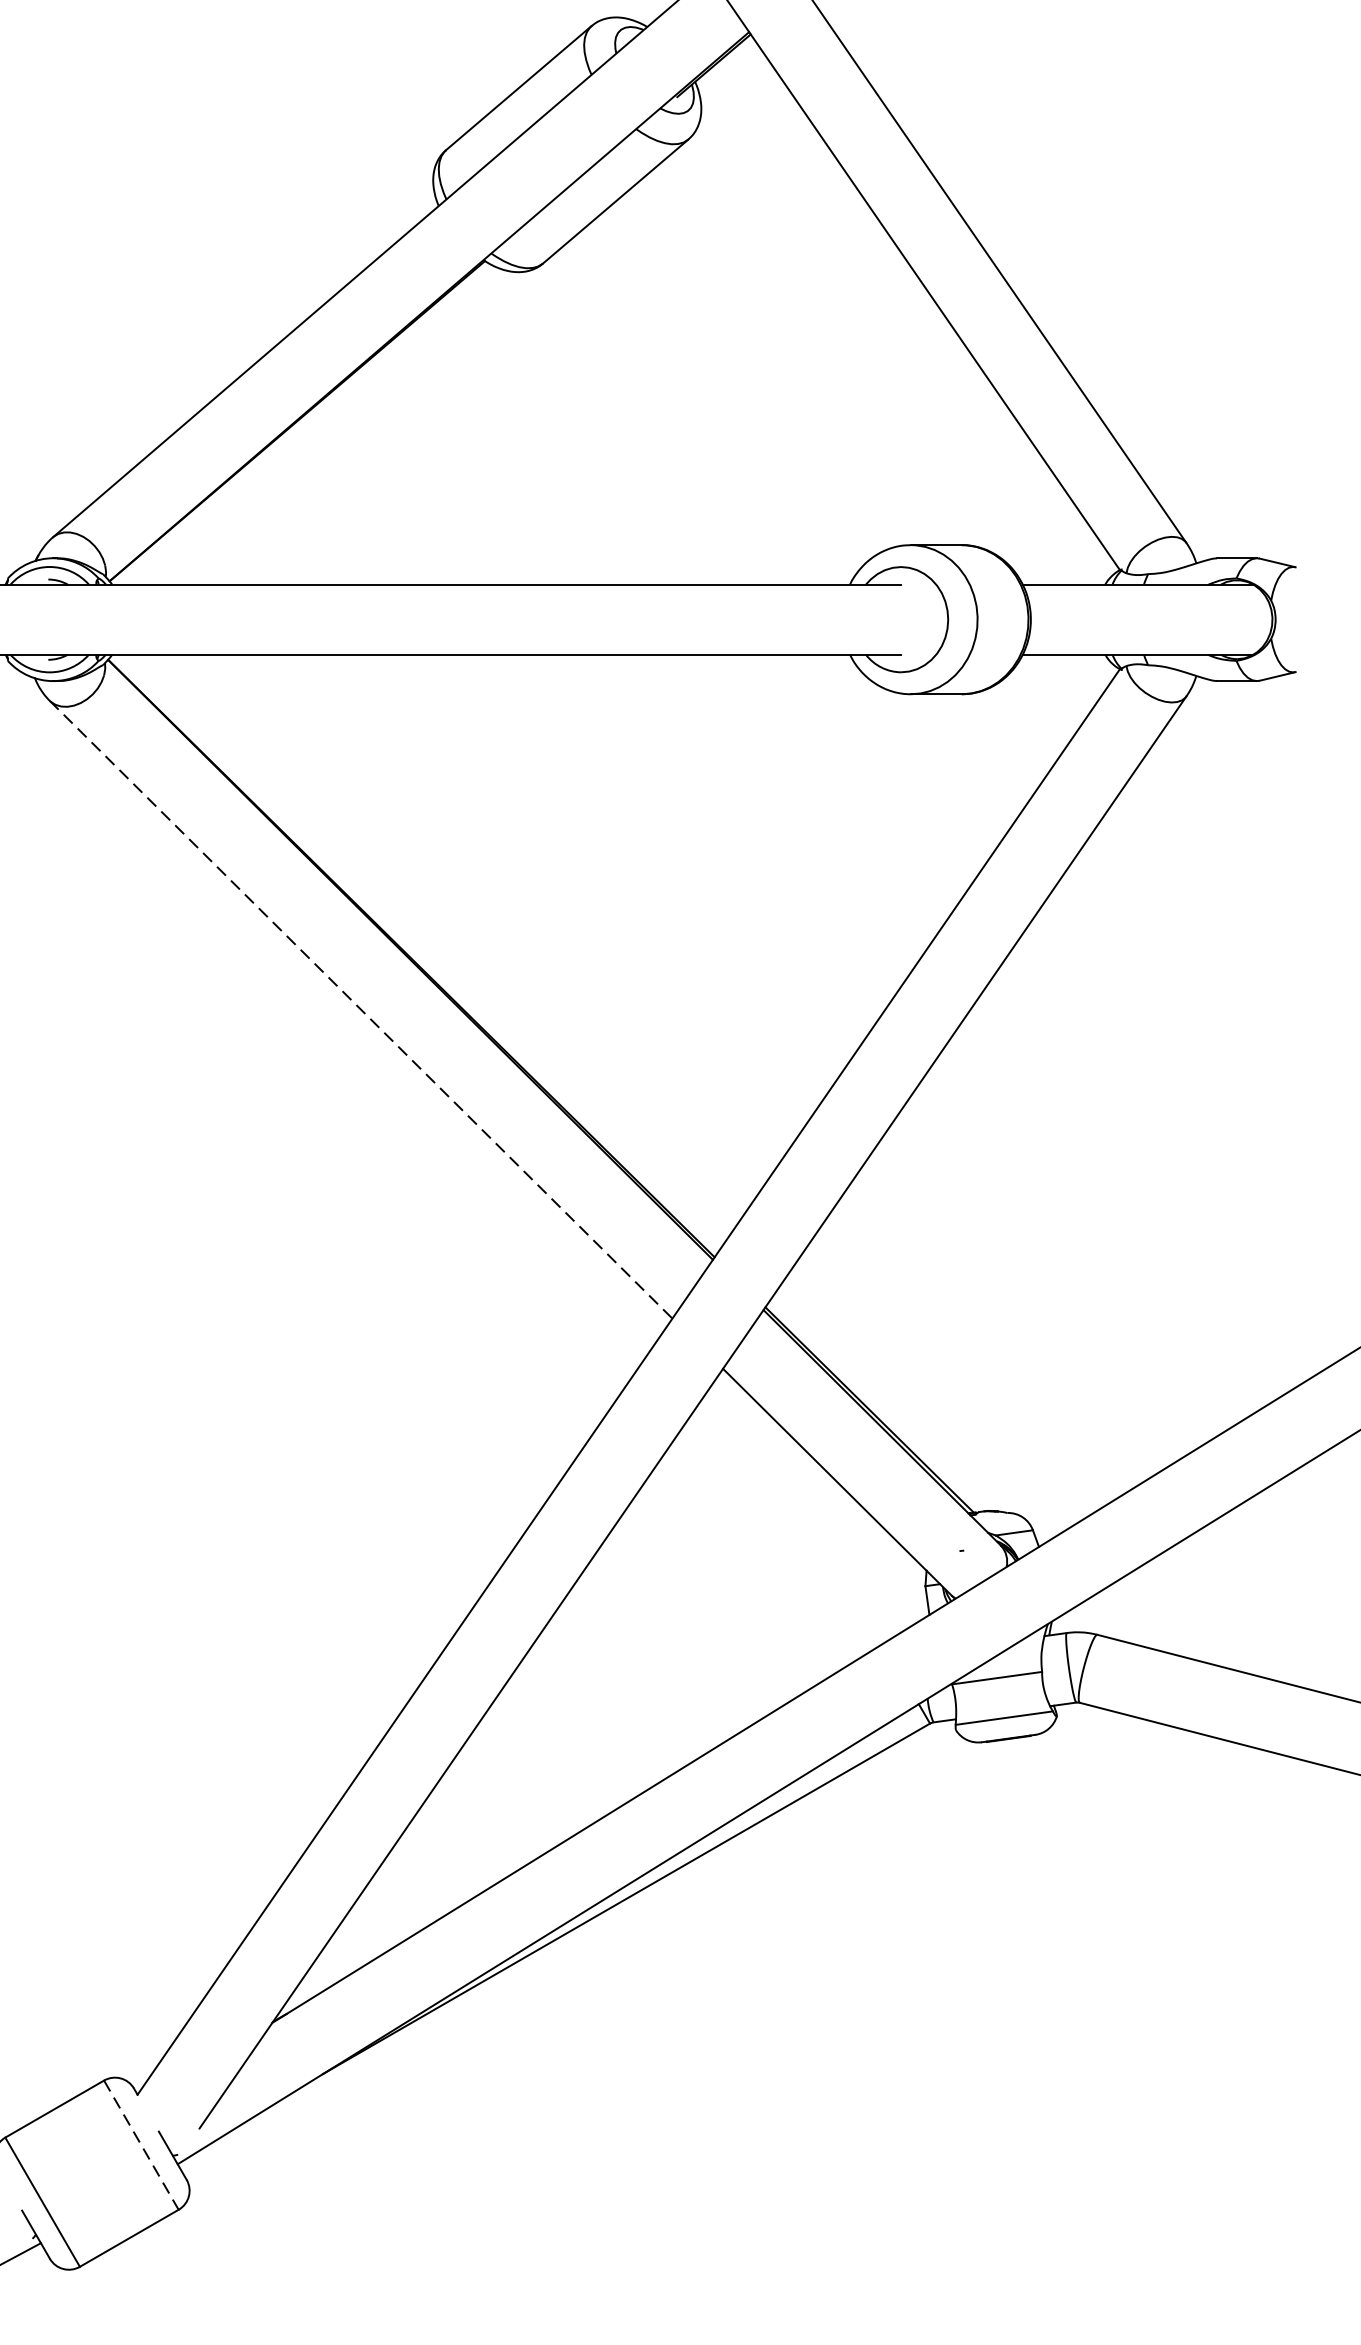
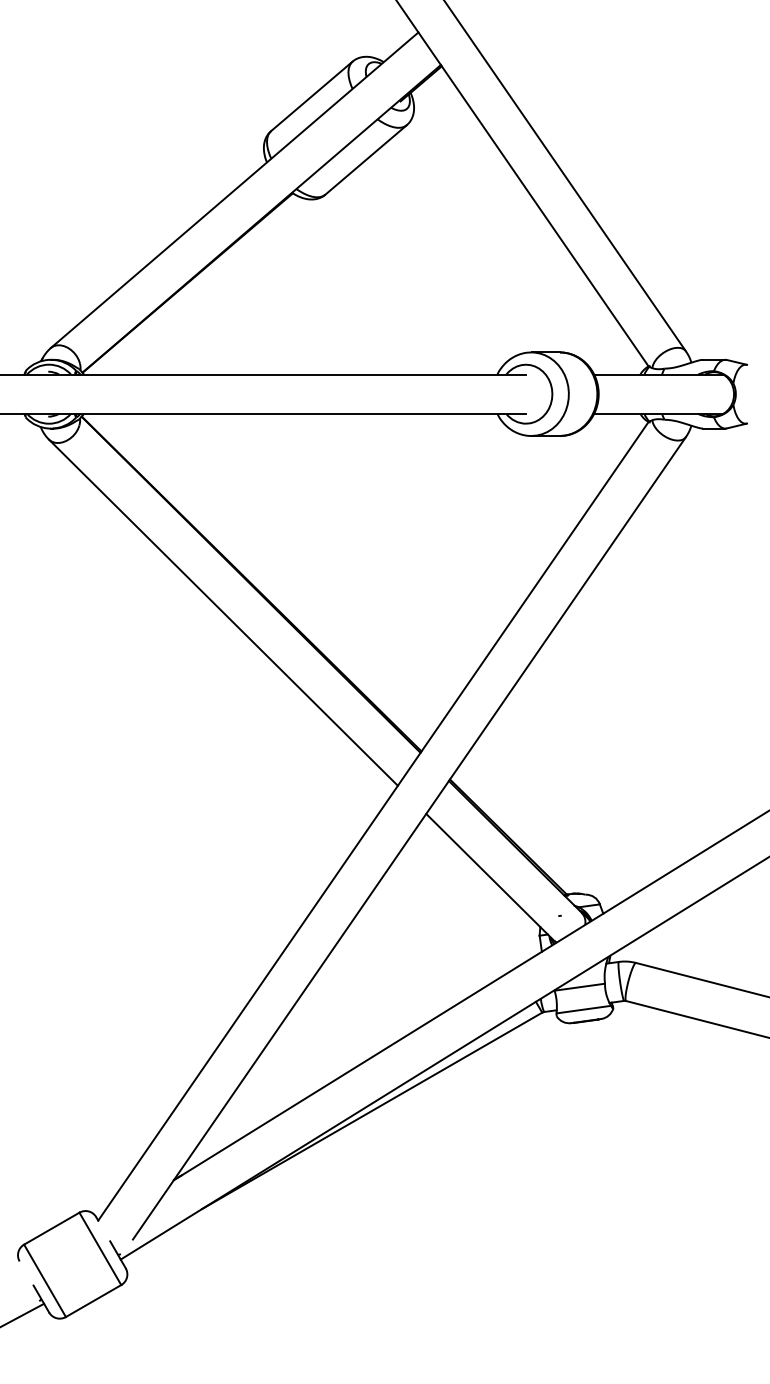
line: (361, 1009) -> (223, 612), dashed -> solid
line: (141, 2144) -> (100, 1248), dashed -> solid

